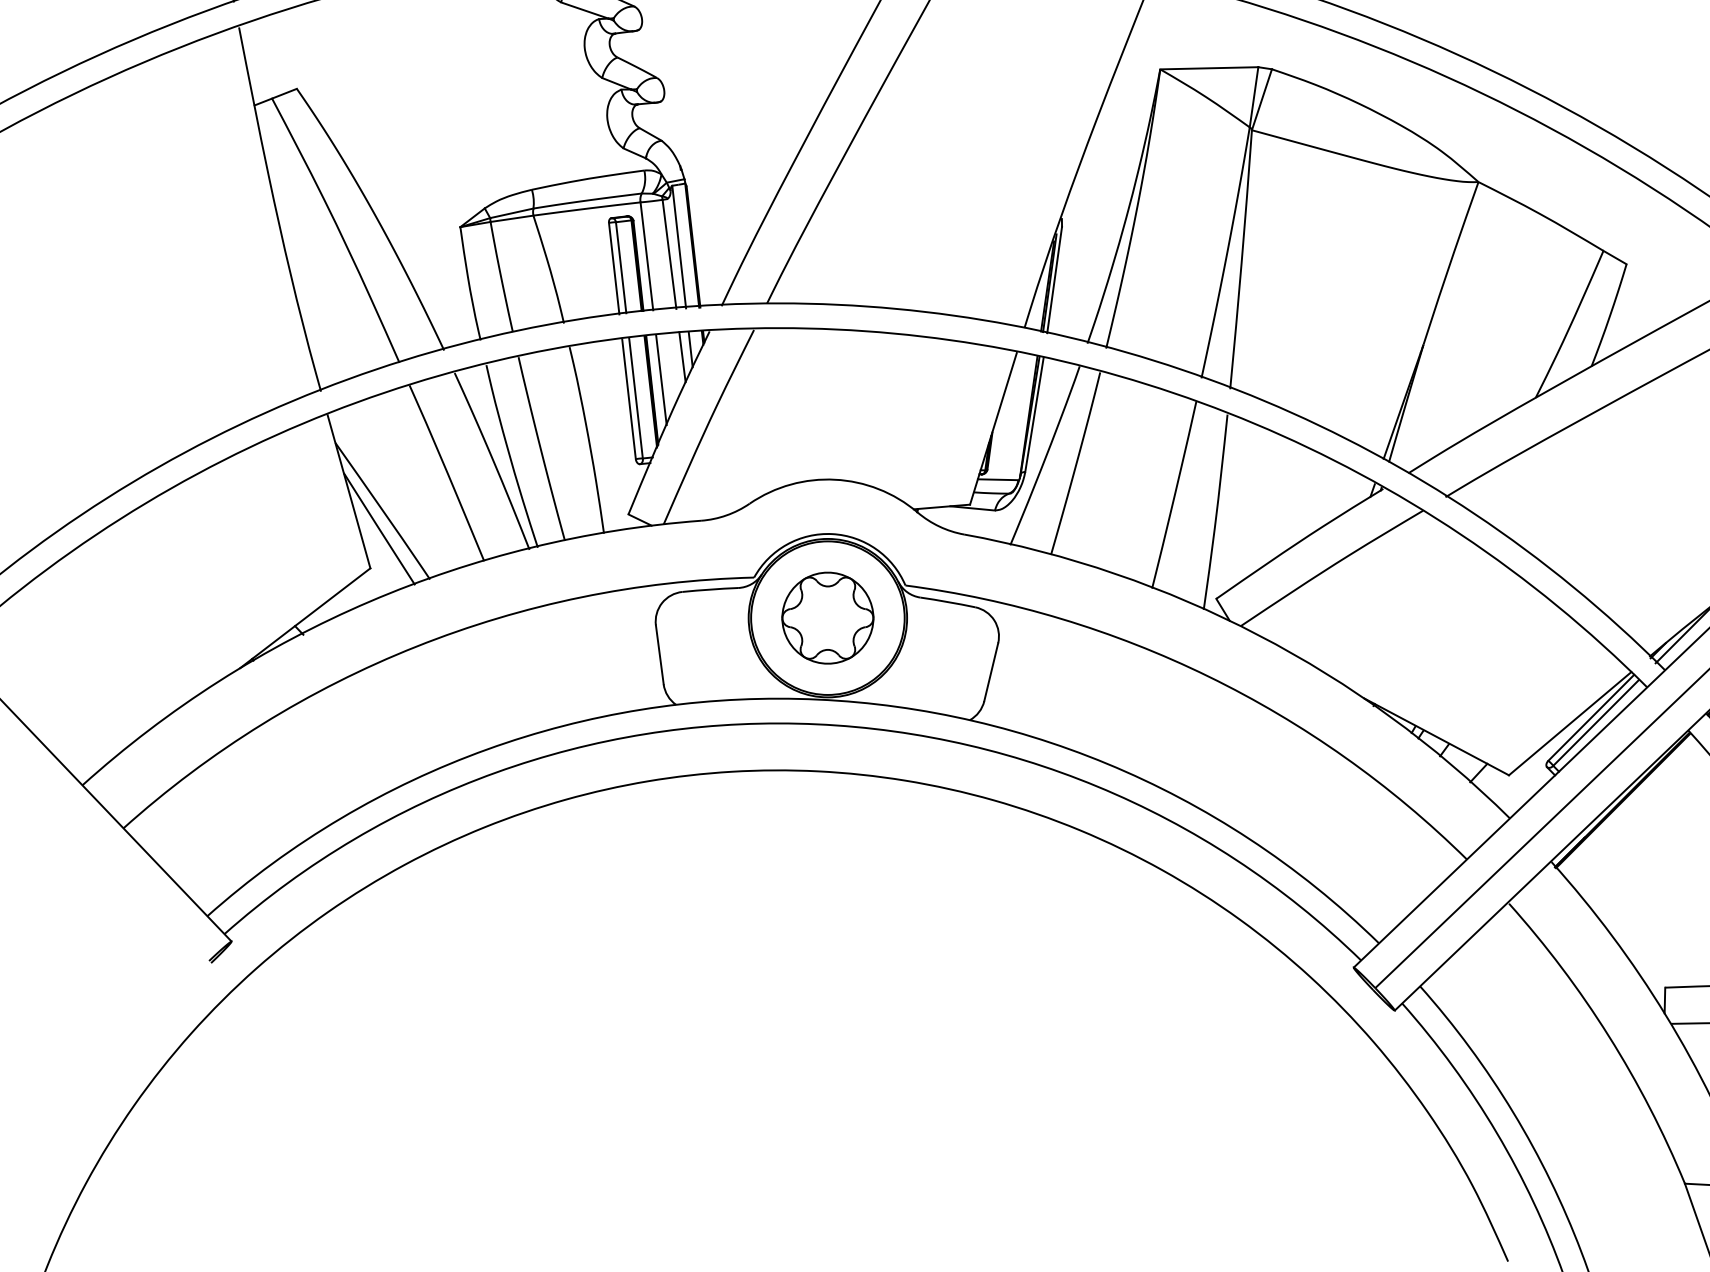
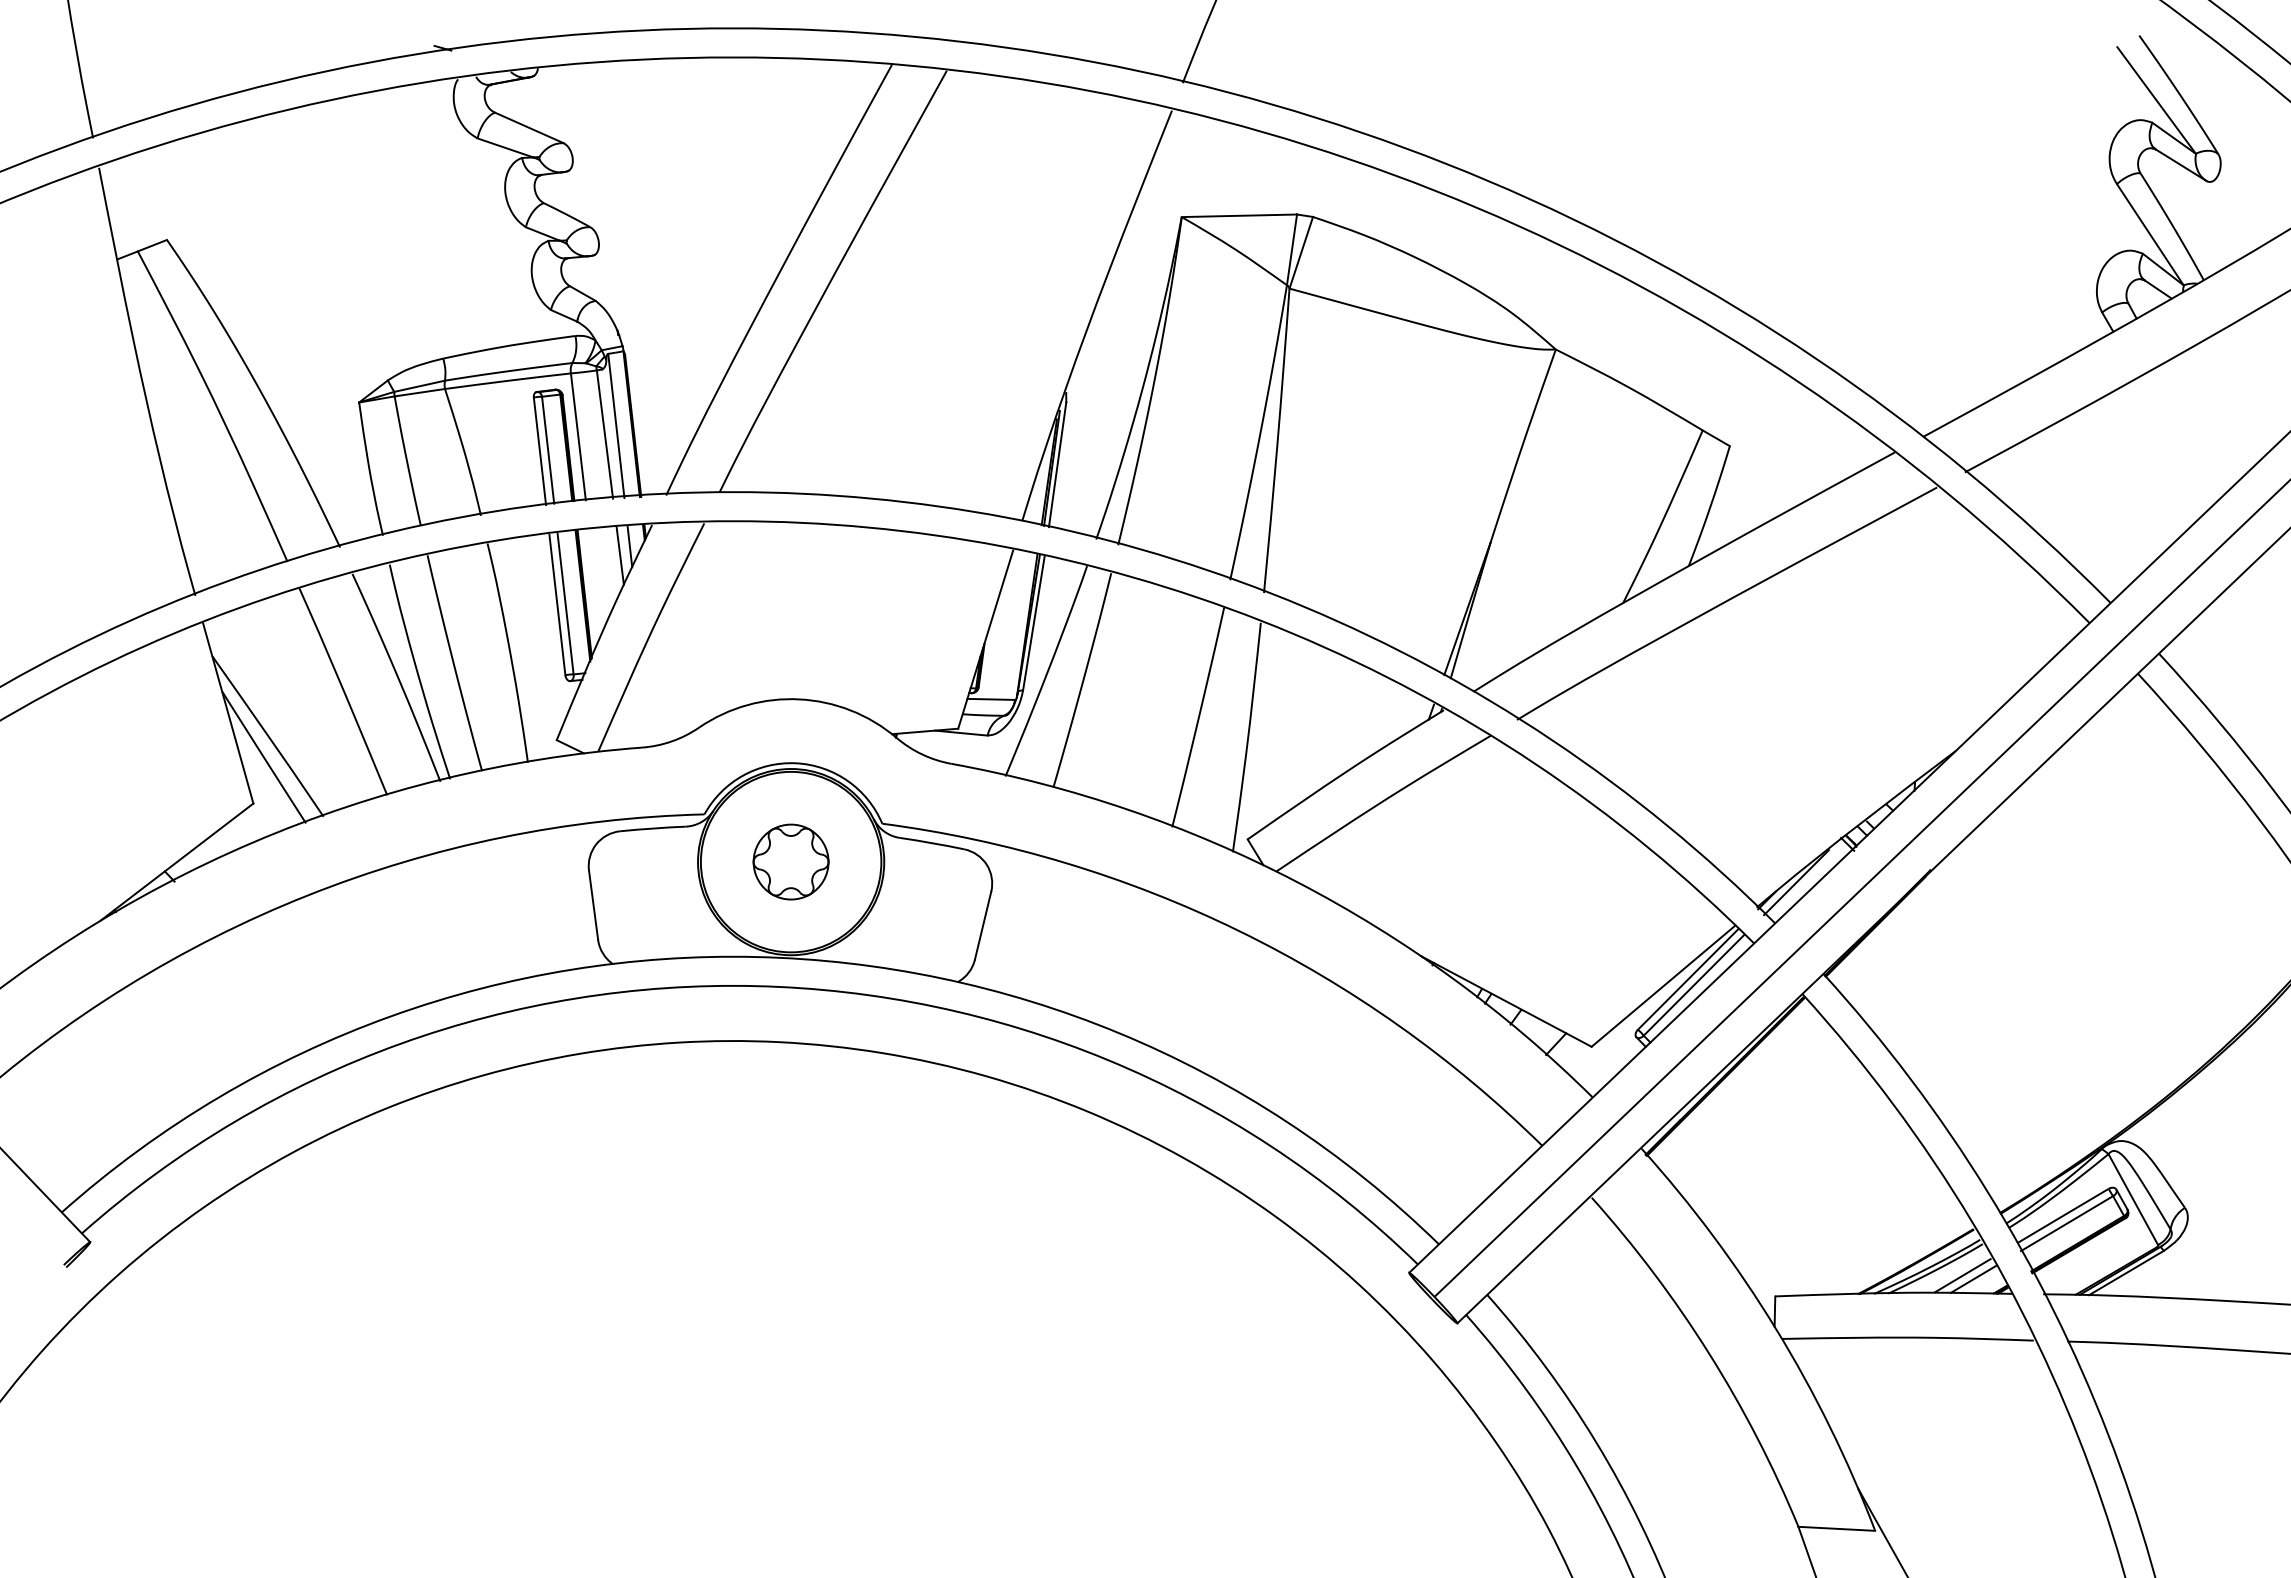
line: (661, 380) -> (595, 582), removed
part: (827, 617) -> (790, 861), size x0.7

